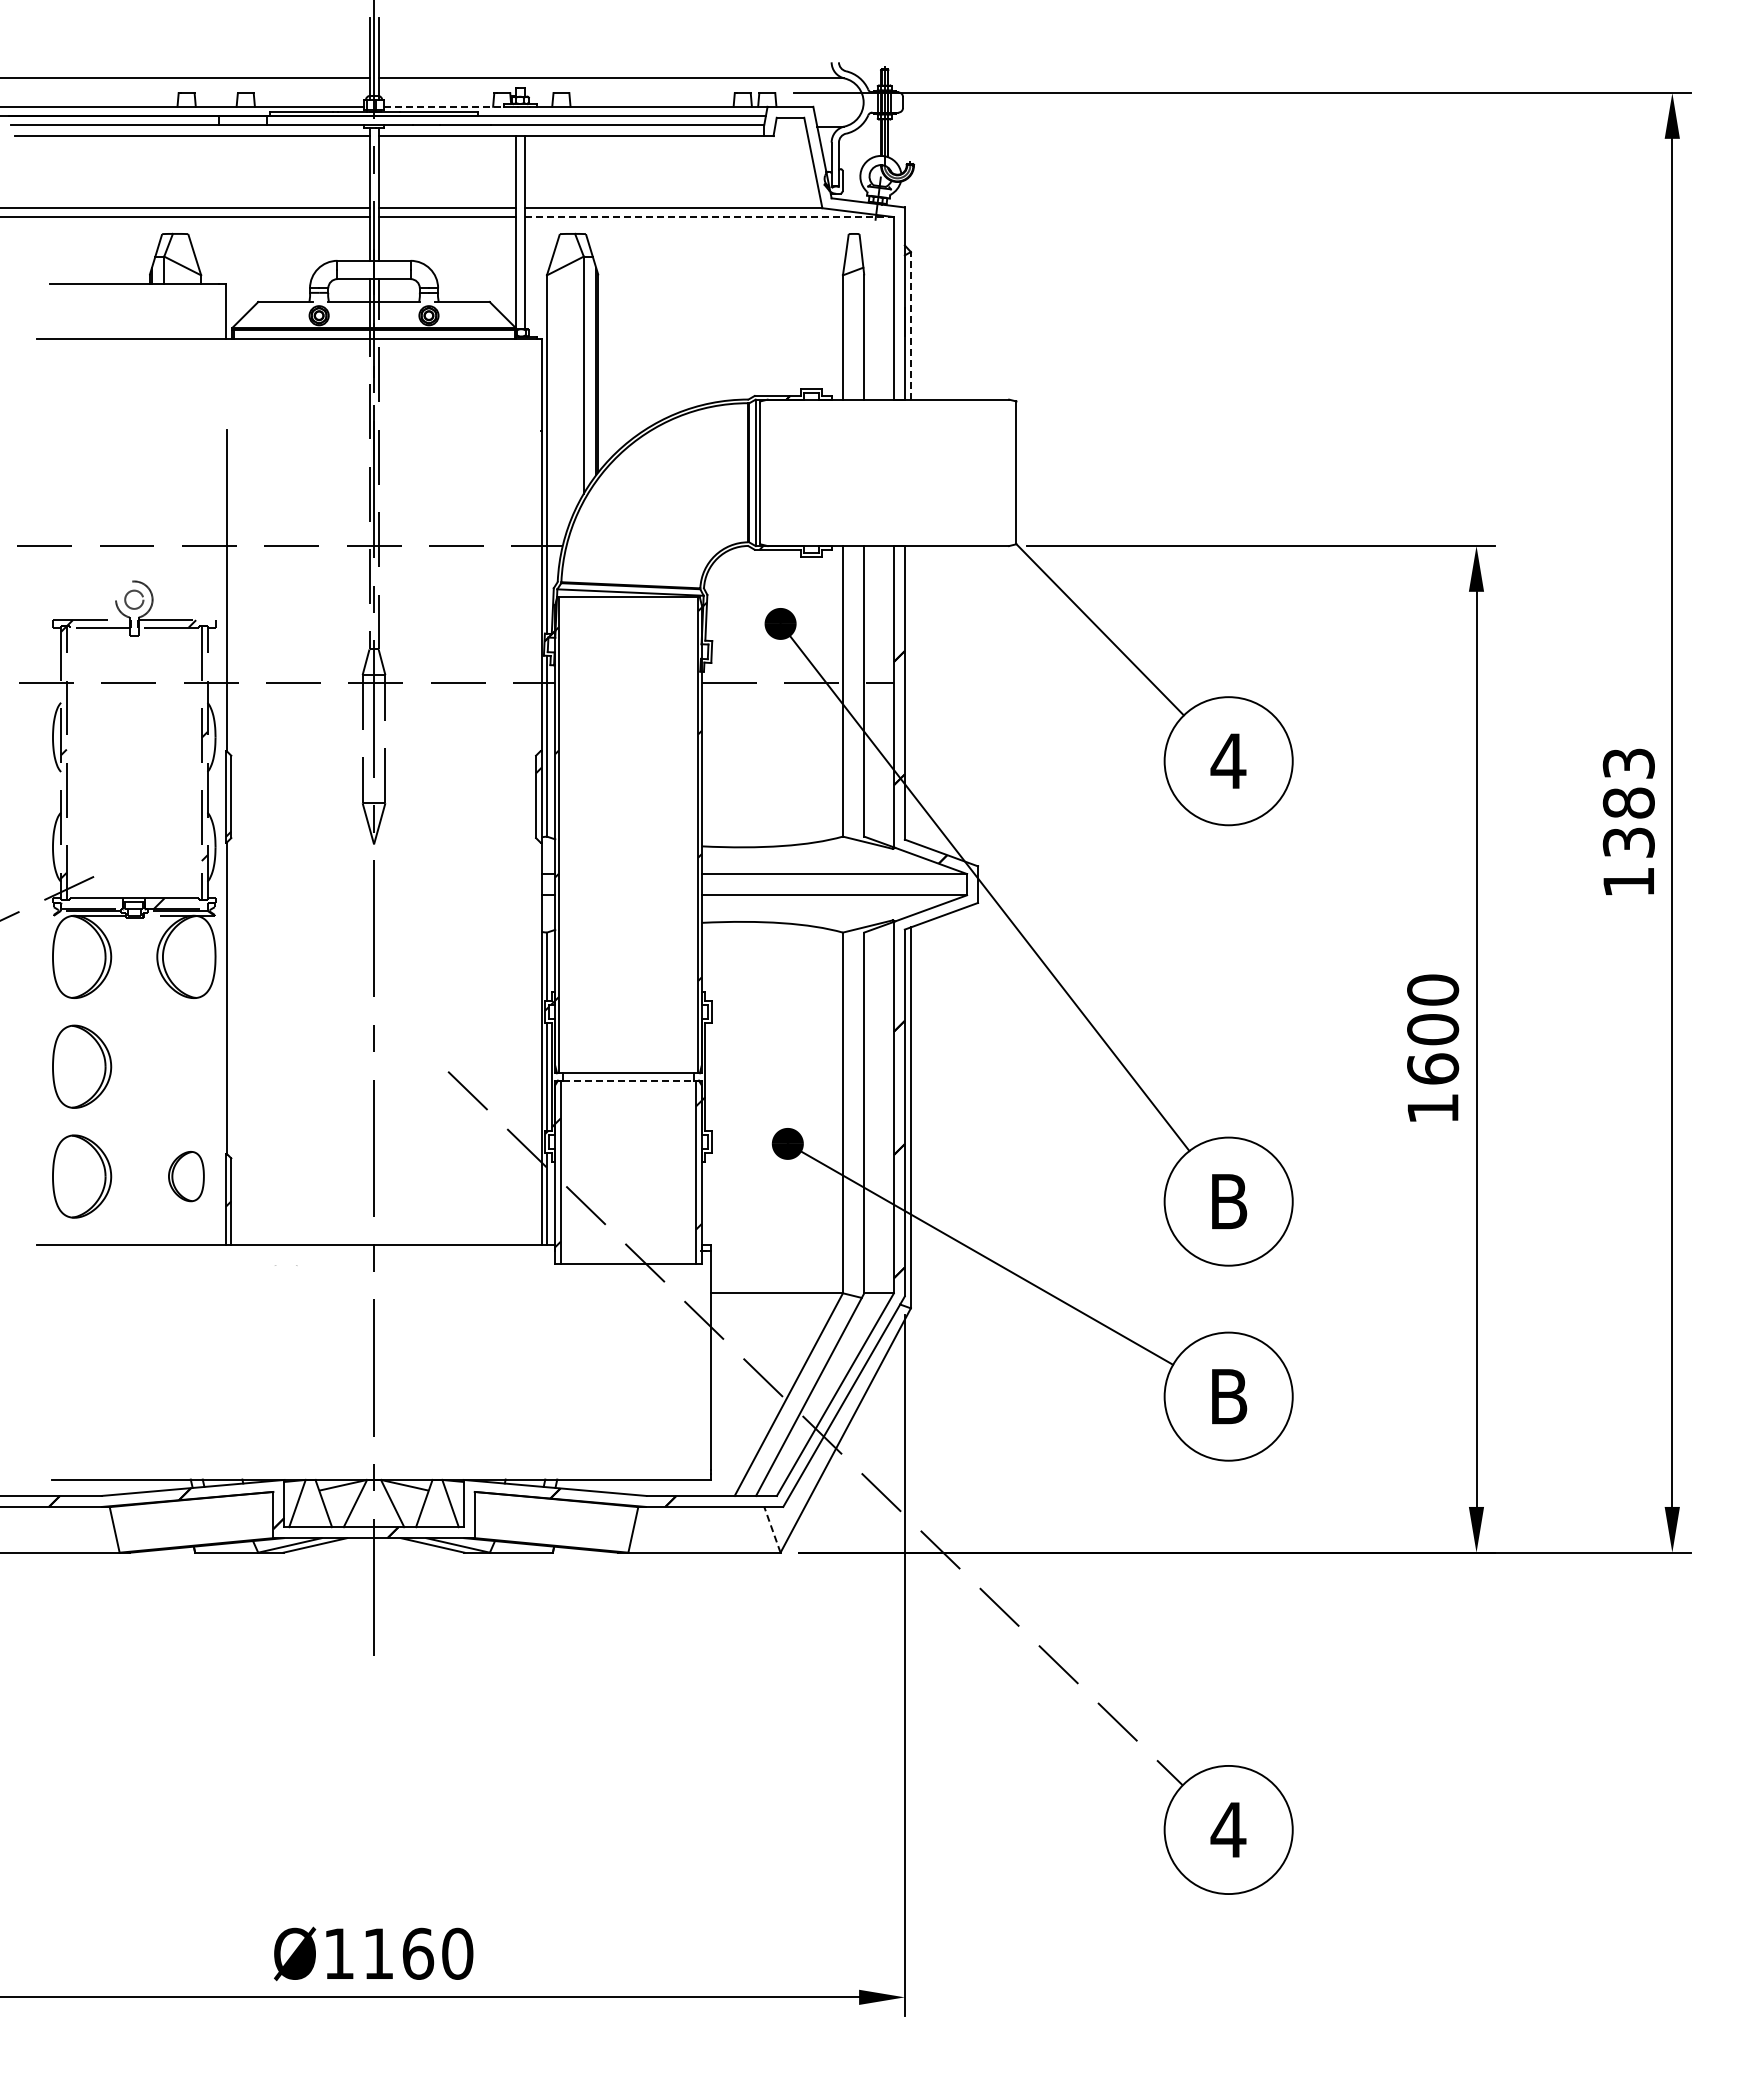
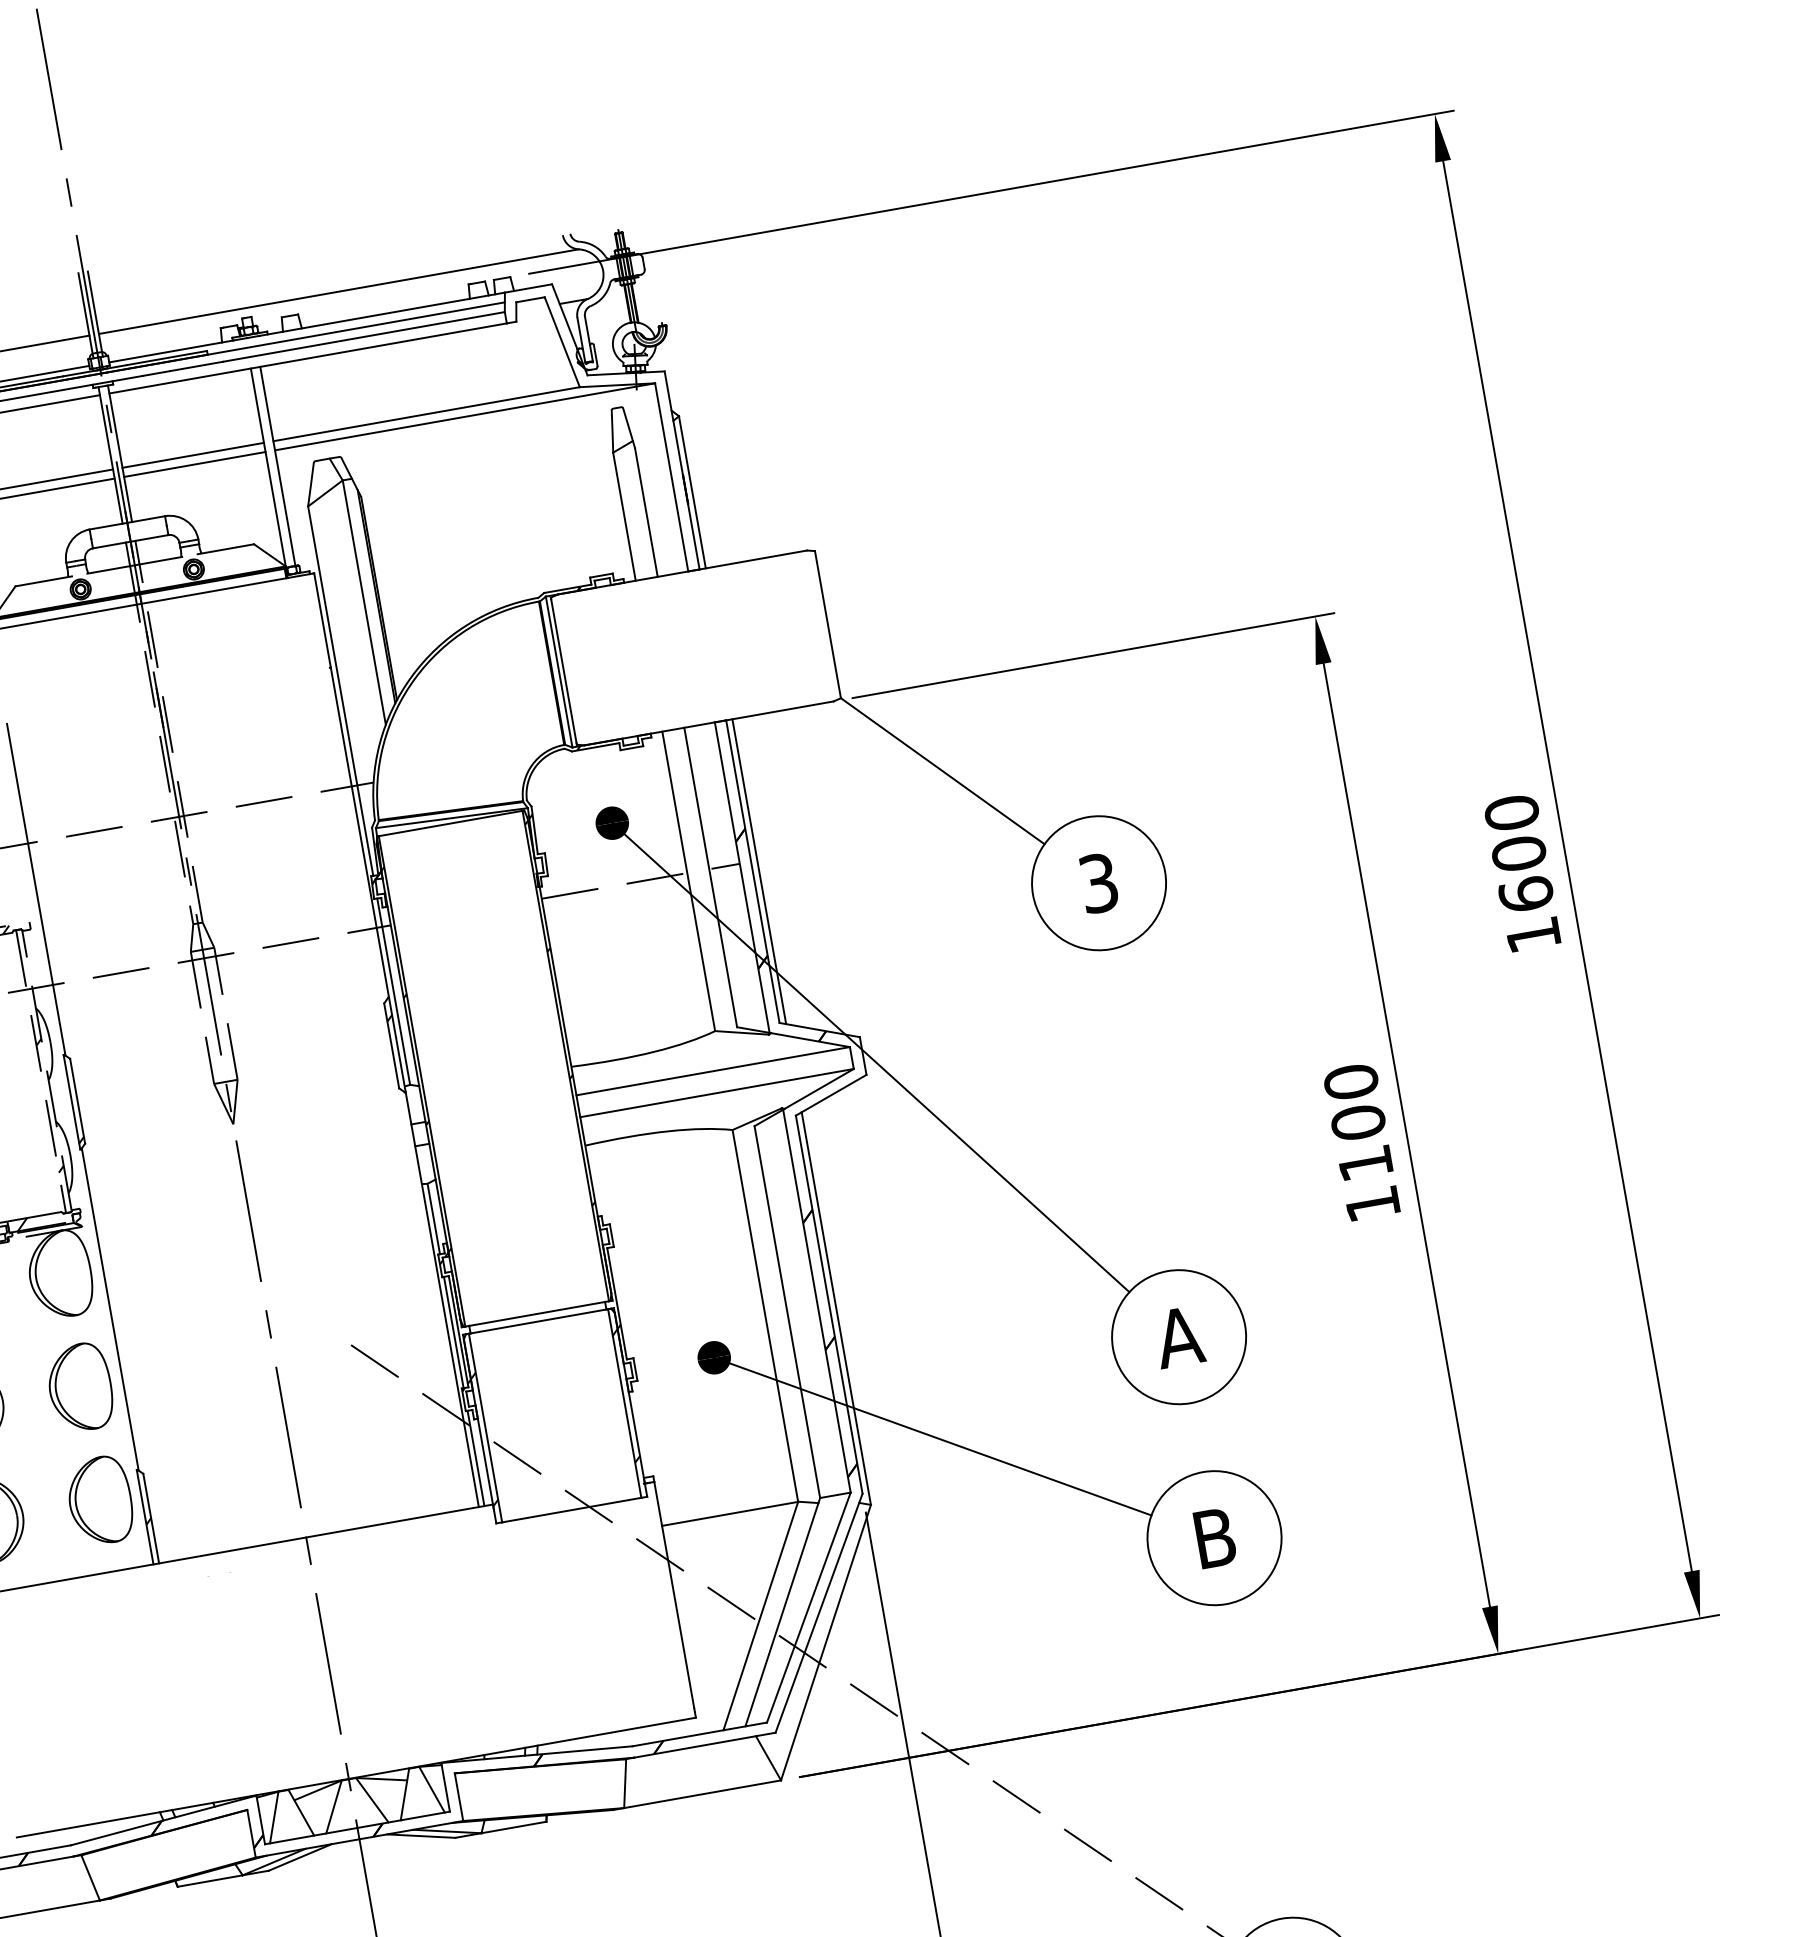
line: (444, 106) -> (171, 351), dashed -> solid
line: (709, 217) -> (465, 417), dashed -> solid
line: (910, 325) -> (691, 492), dashed -> solid
line: (910, 693) -> (758, 871), added
text: (1228, 760) -> (1098, 882), 4 -> 3
text: (1628, 802) -> (1518, 853), 1383 -> 1600
part: (186, 1066) -> (80, 1387), added
text: (1433, 1068) -> (1365, 1162), 1600 -> 1100
line: (628, 1080) -> (538, 1321), dashed -> solid
part: (186, 1176) -> (100, 1500), size x1.67
text: (1228, 1201) -> (1178, 1337), B -> A
line: (772, 1529) -> (768, 1757), dashed -> solid

